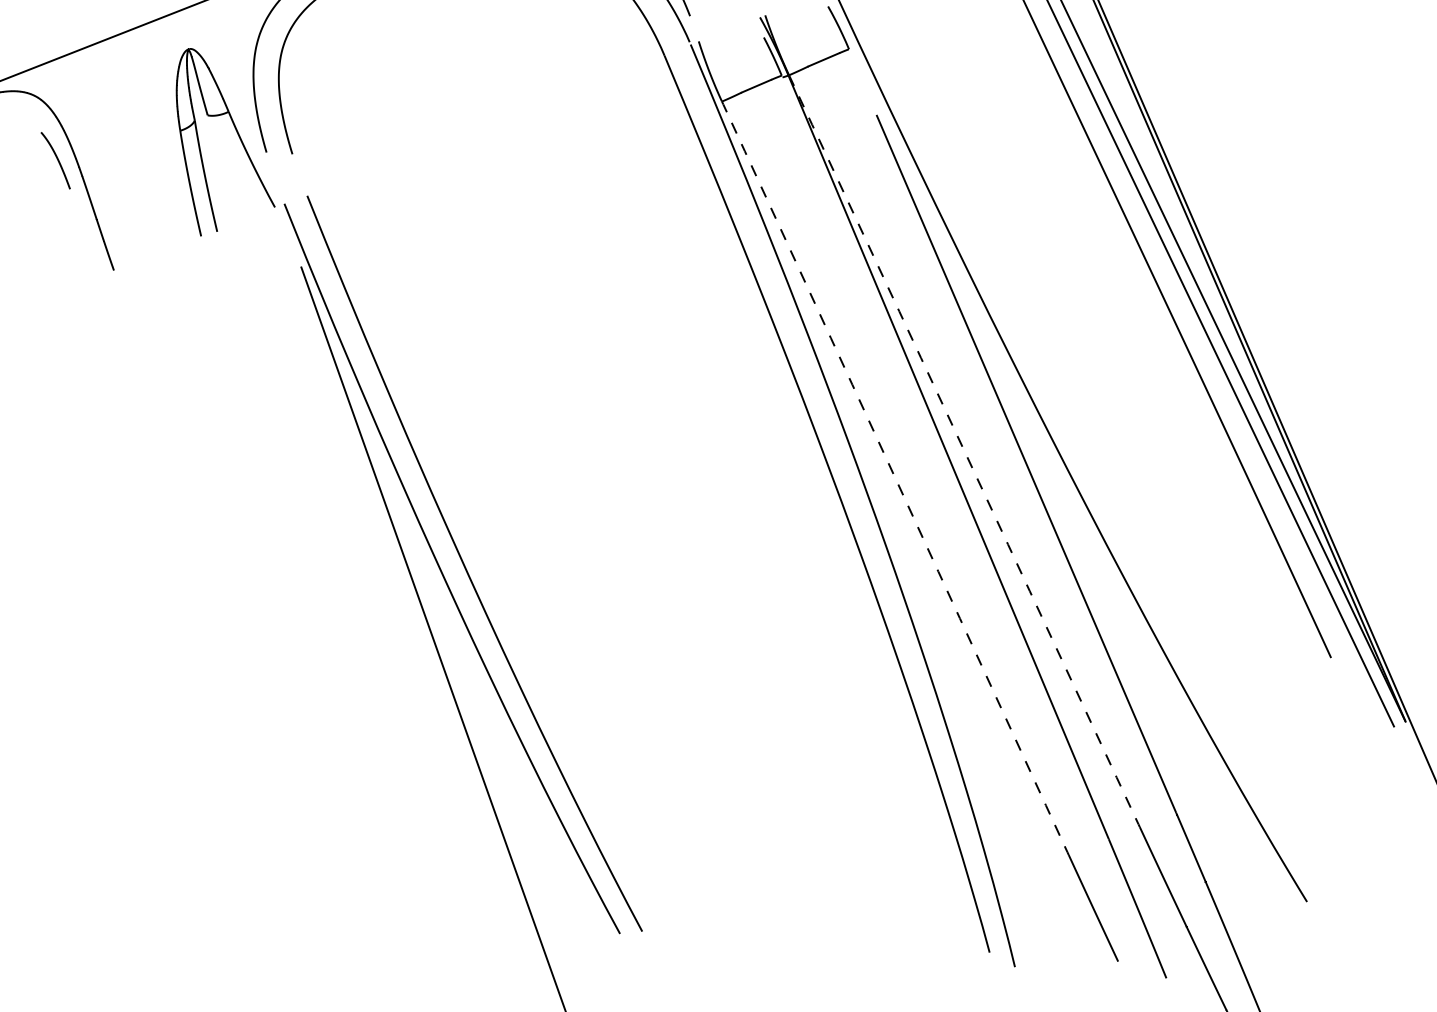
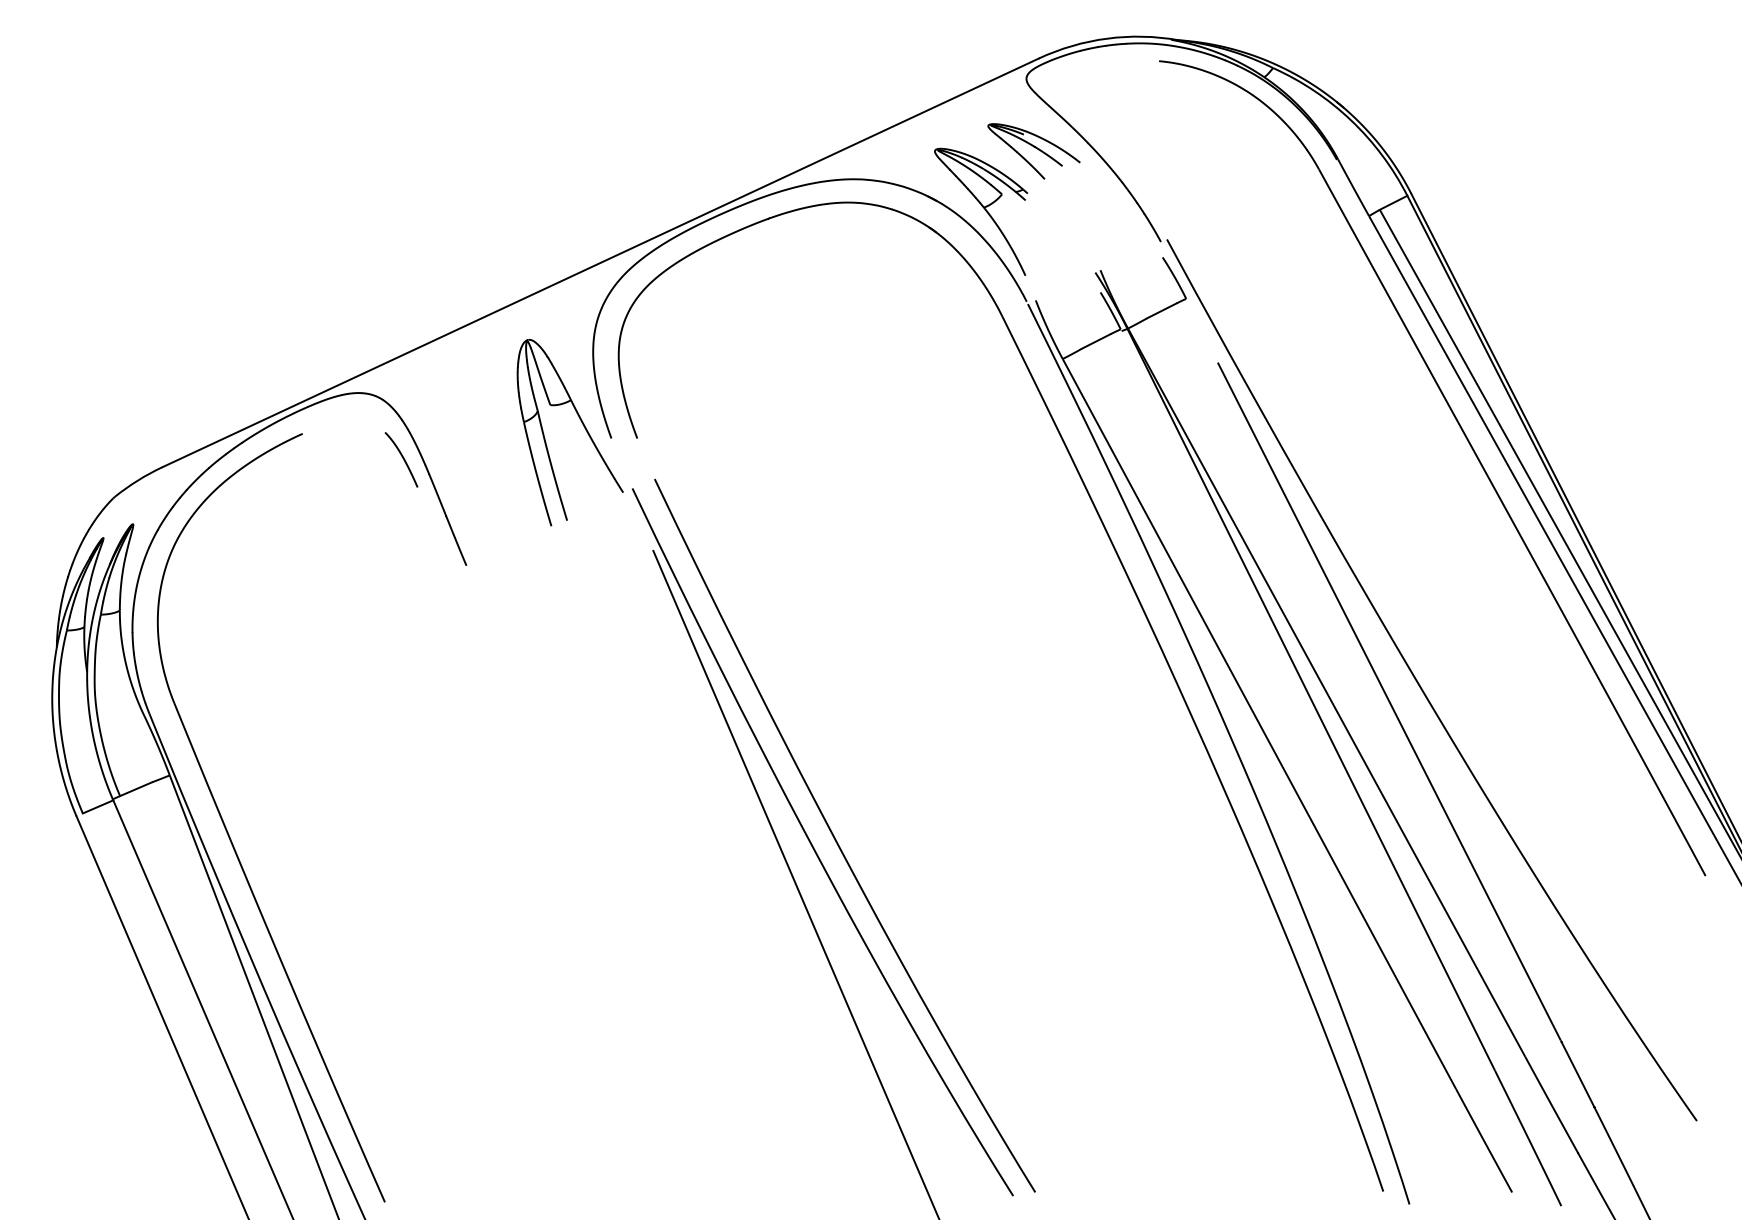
line: (964, 450) -> (1326, 692), dashed -> solid
line: (895, 478) -> (1259, 724), dashed -> solid

